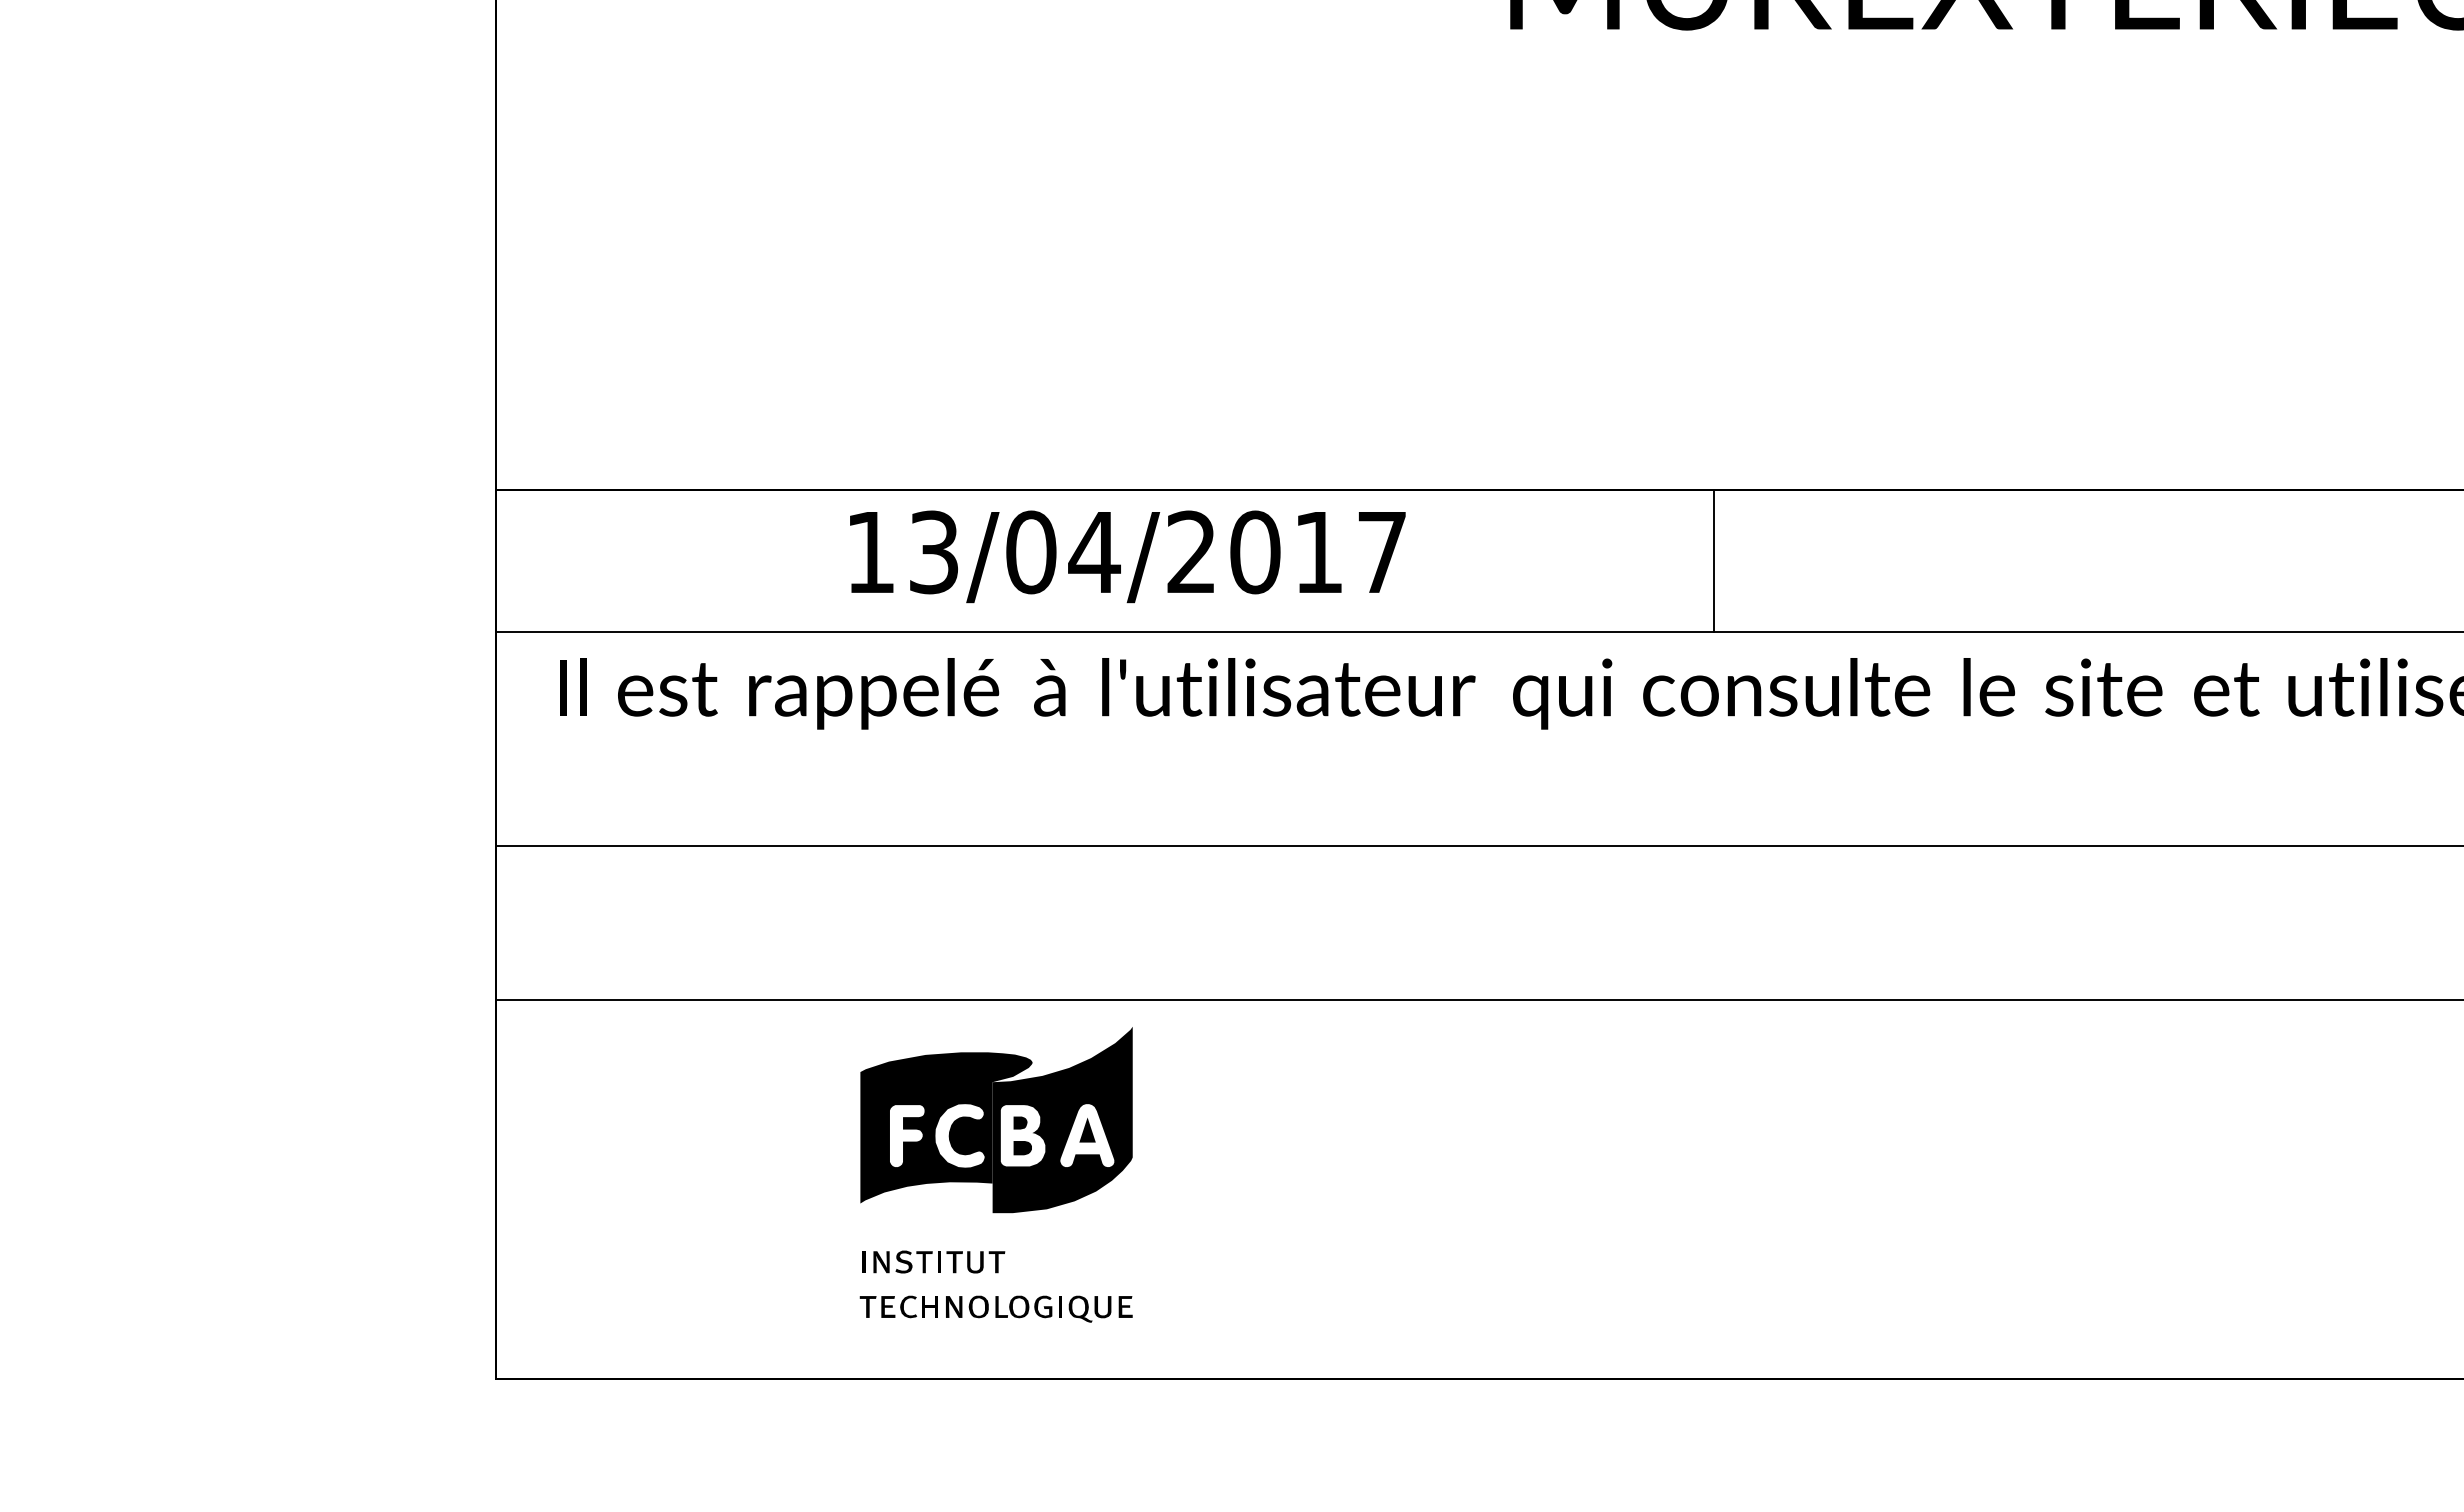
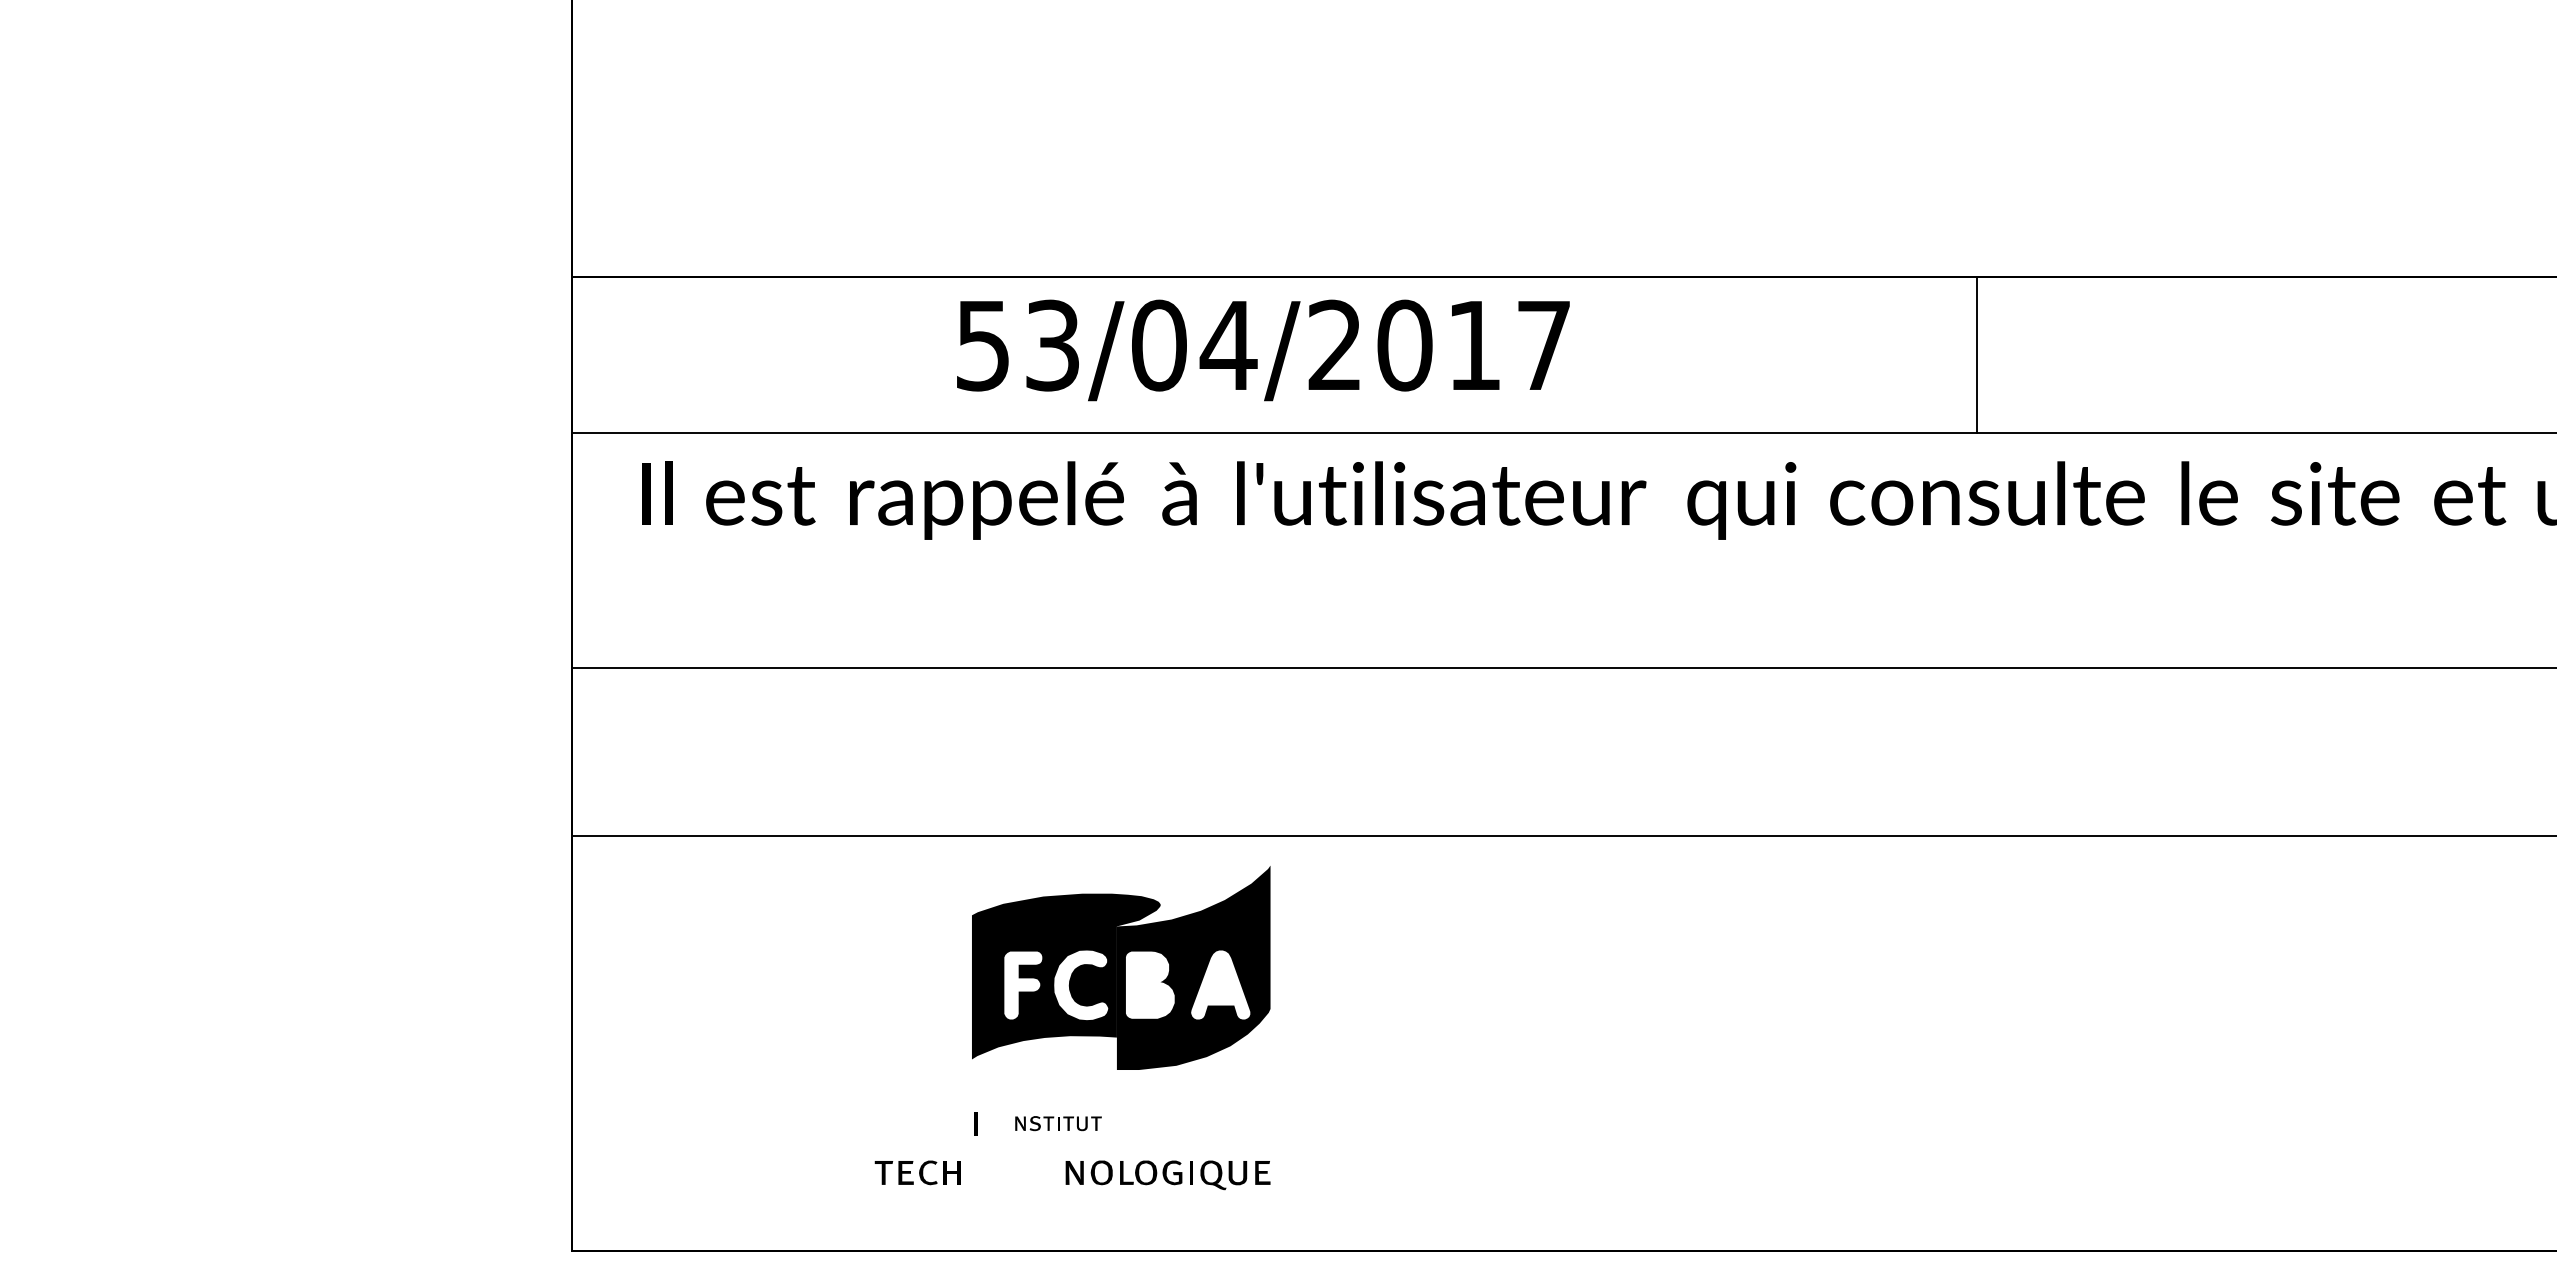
text: (869, 553) -> (981, 346), 13/04/2017 -> 53/04/2017
line: (1713, 560) -> (1977, 354), moved
fill: (1020, 1122) -> (1147, 970), removed
fill: (1087, 1129) -> (1220, 978), removed
fill: (1022, 1148) -> (1149, 999), removed
part: (939, 1261) -> (1058, 1123), size x0.6
part: (898, 1306) -> (917, 1172), moved

